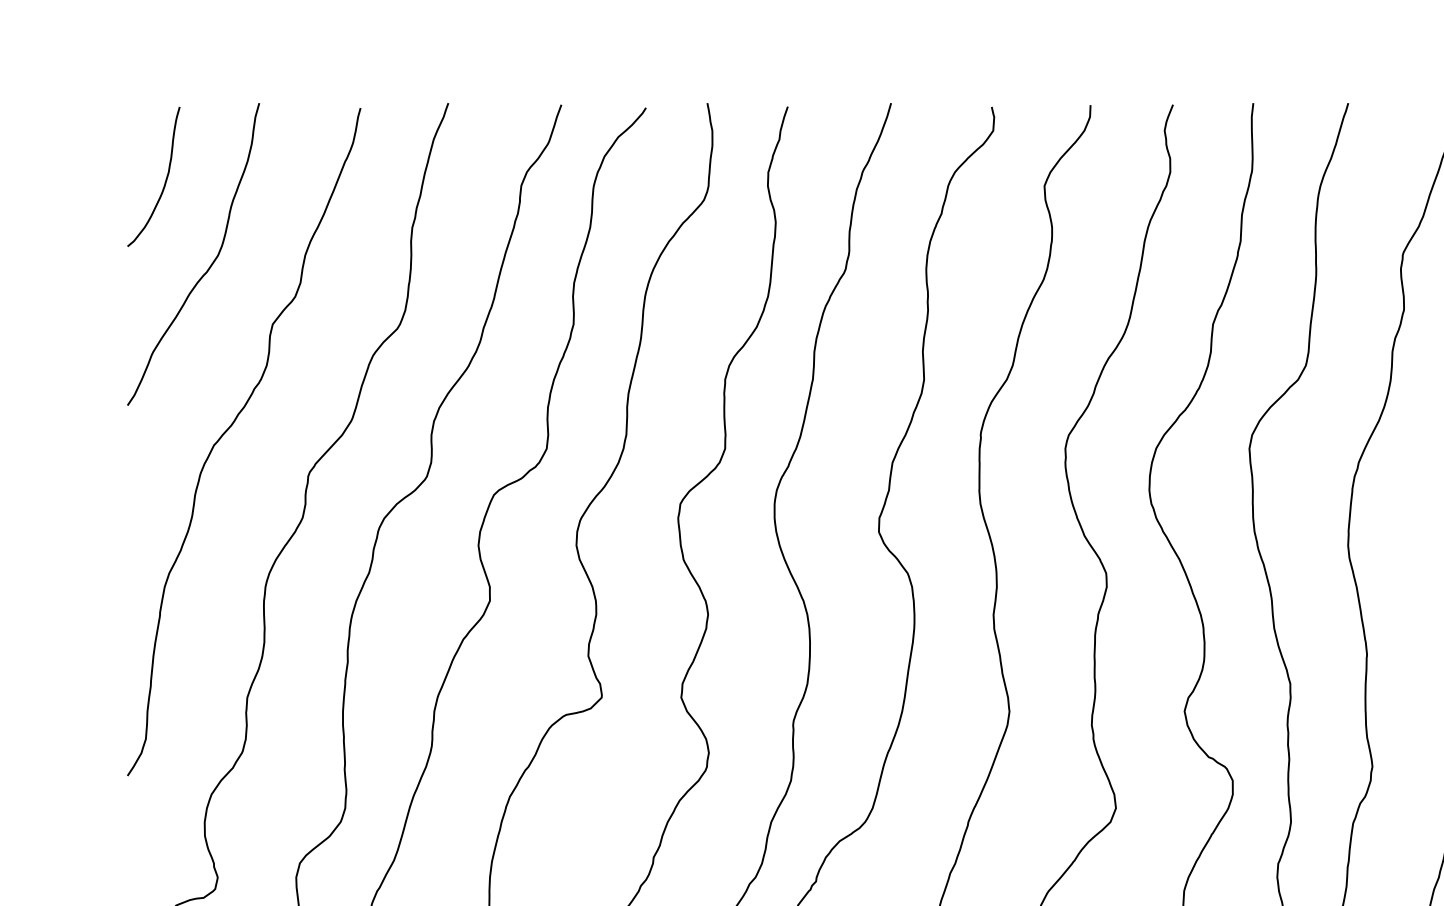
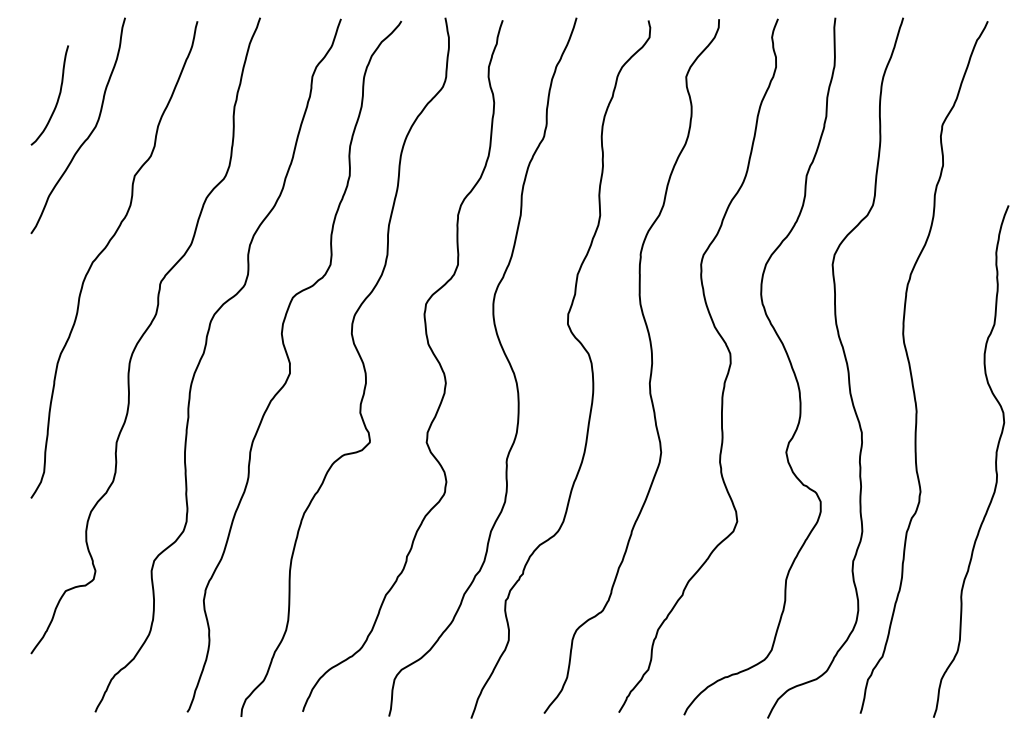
curve: (164, 181) -> (57, 98), moved

